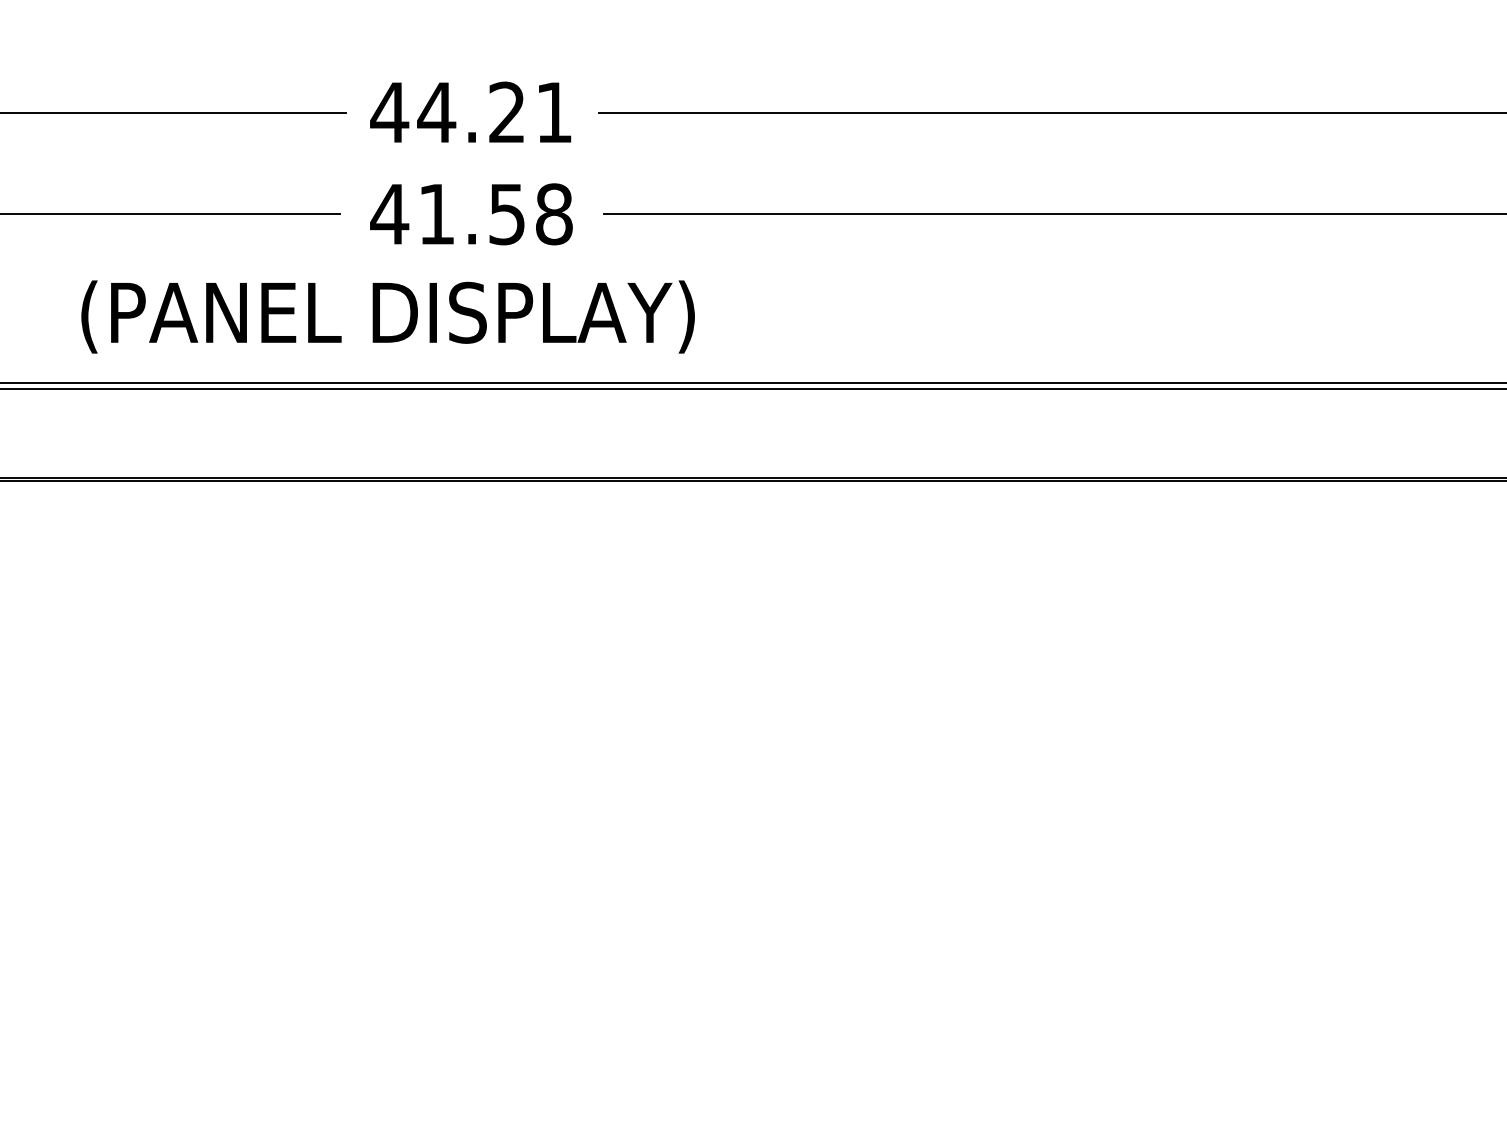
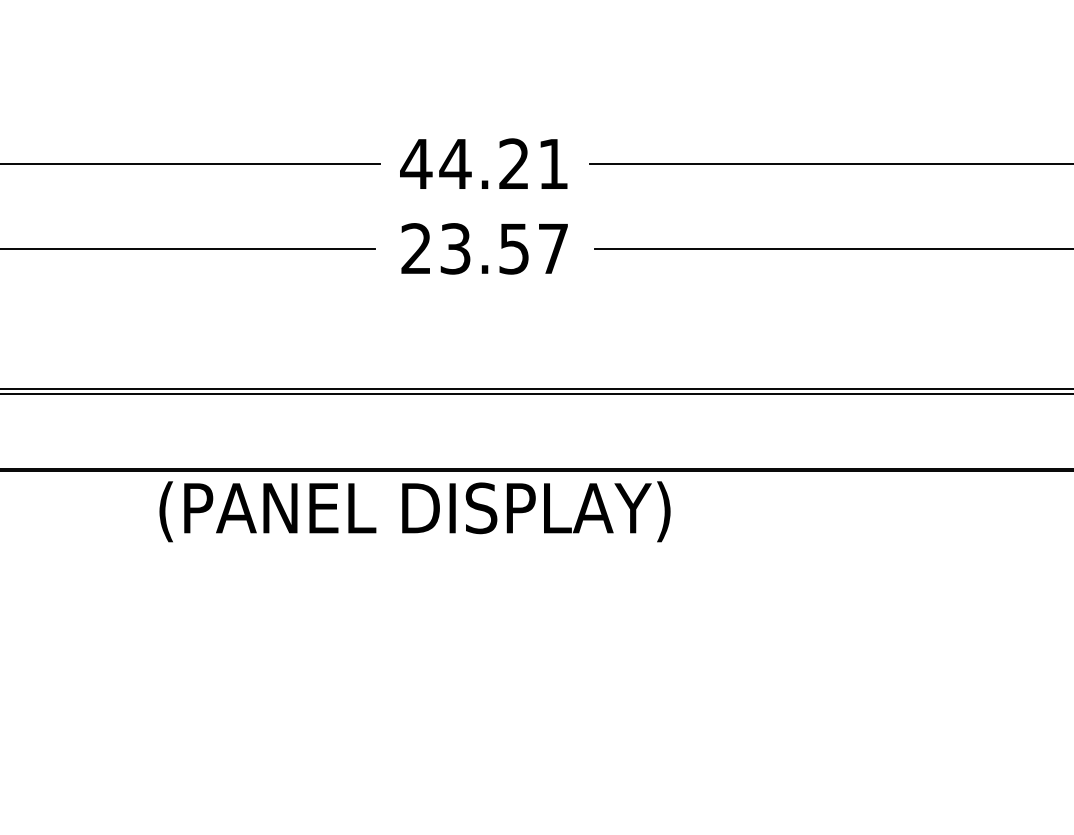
text: (471, 214) -> (484, 248), 41.58 -> 23.57
text: (387, 316) -> (414, 511), moved

